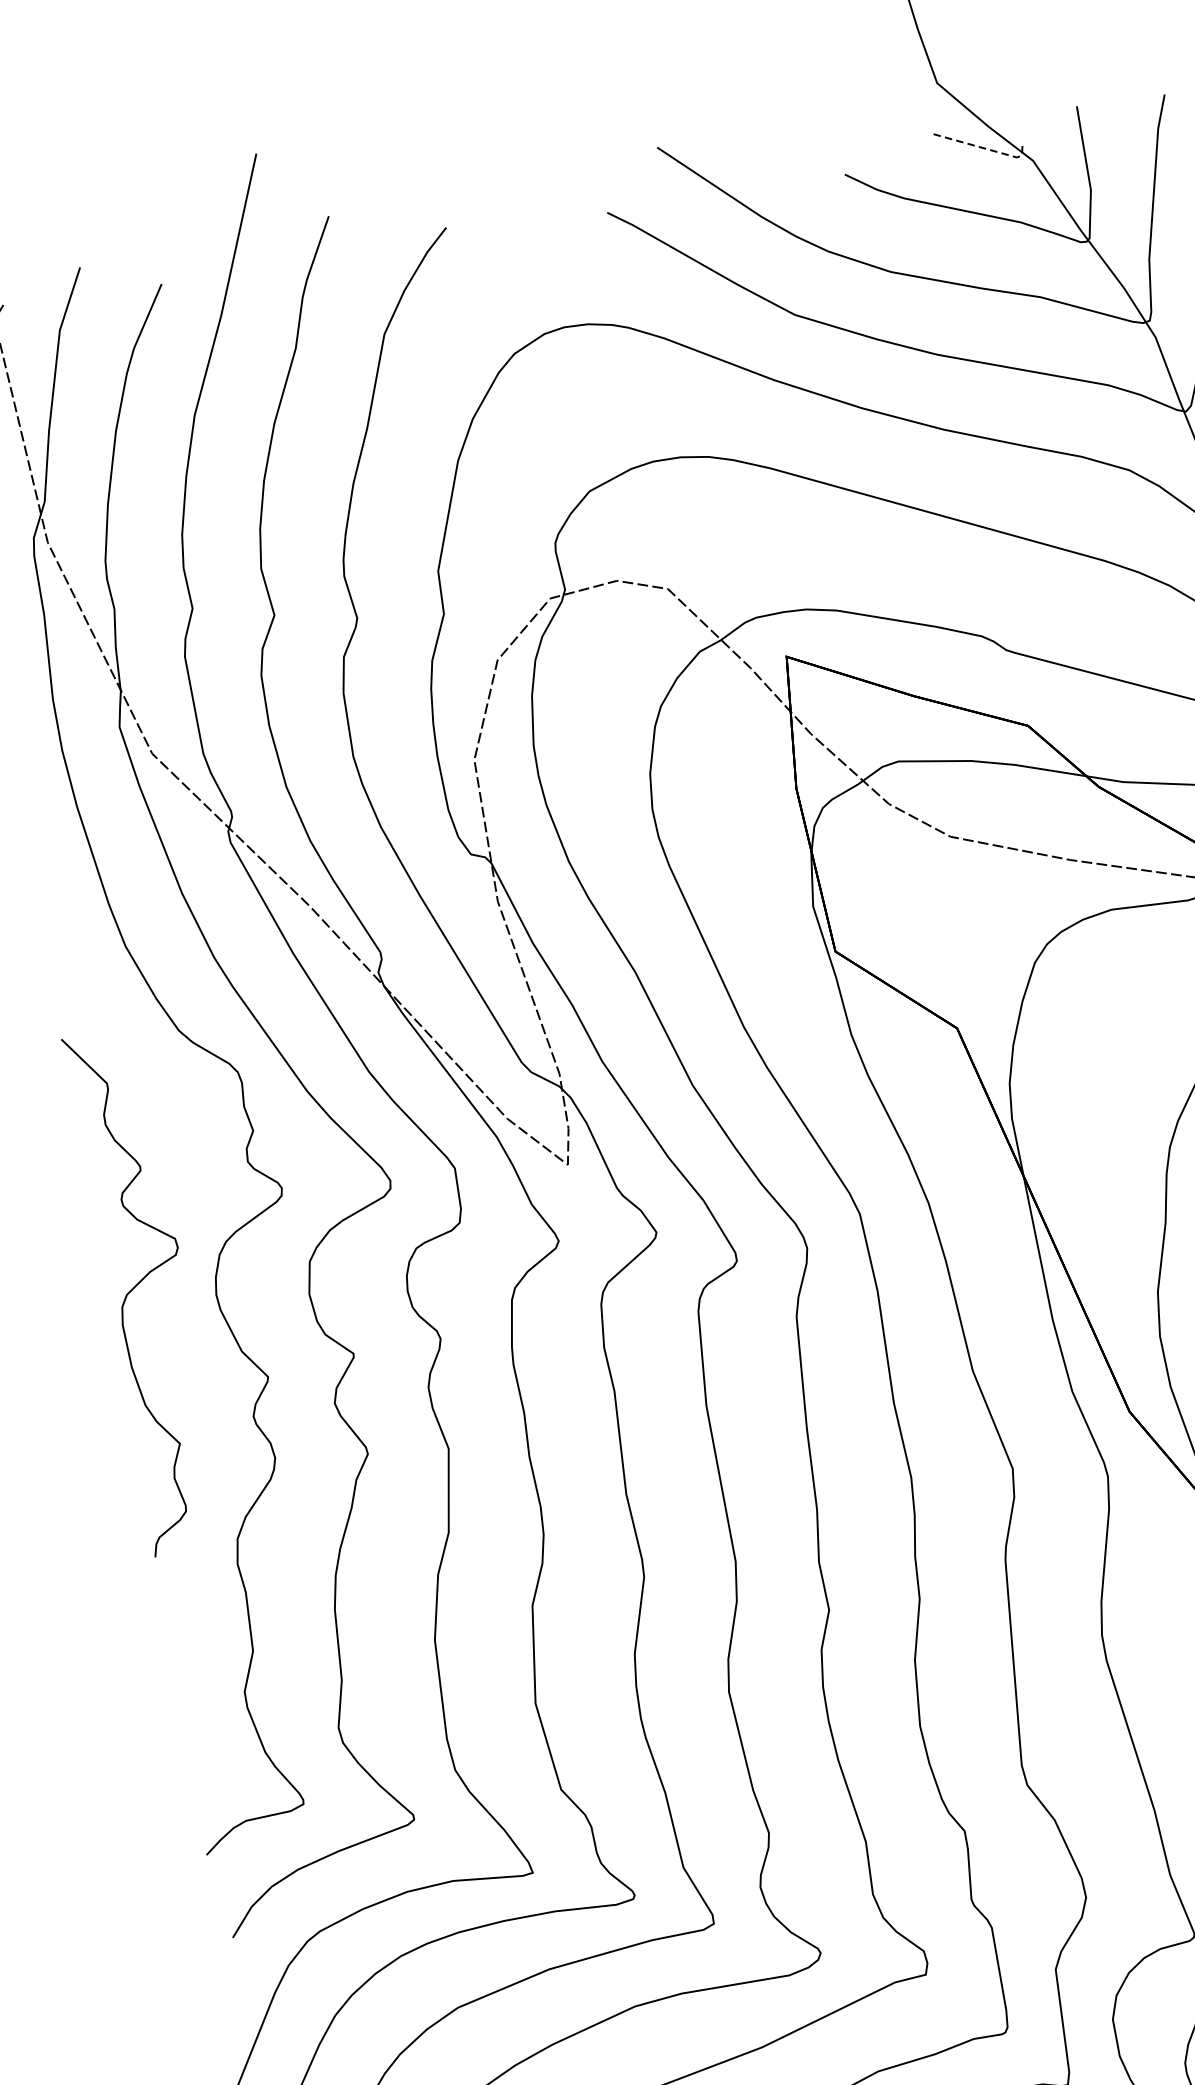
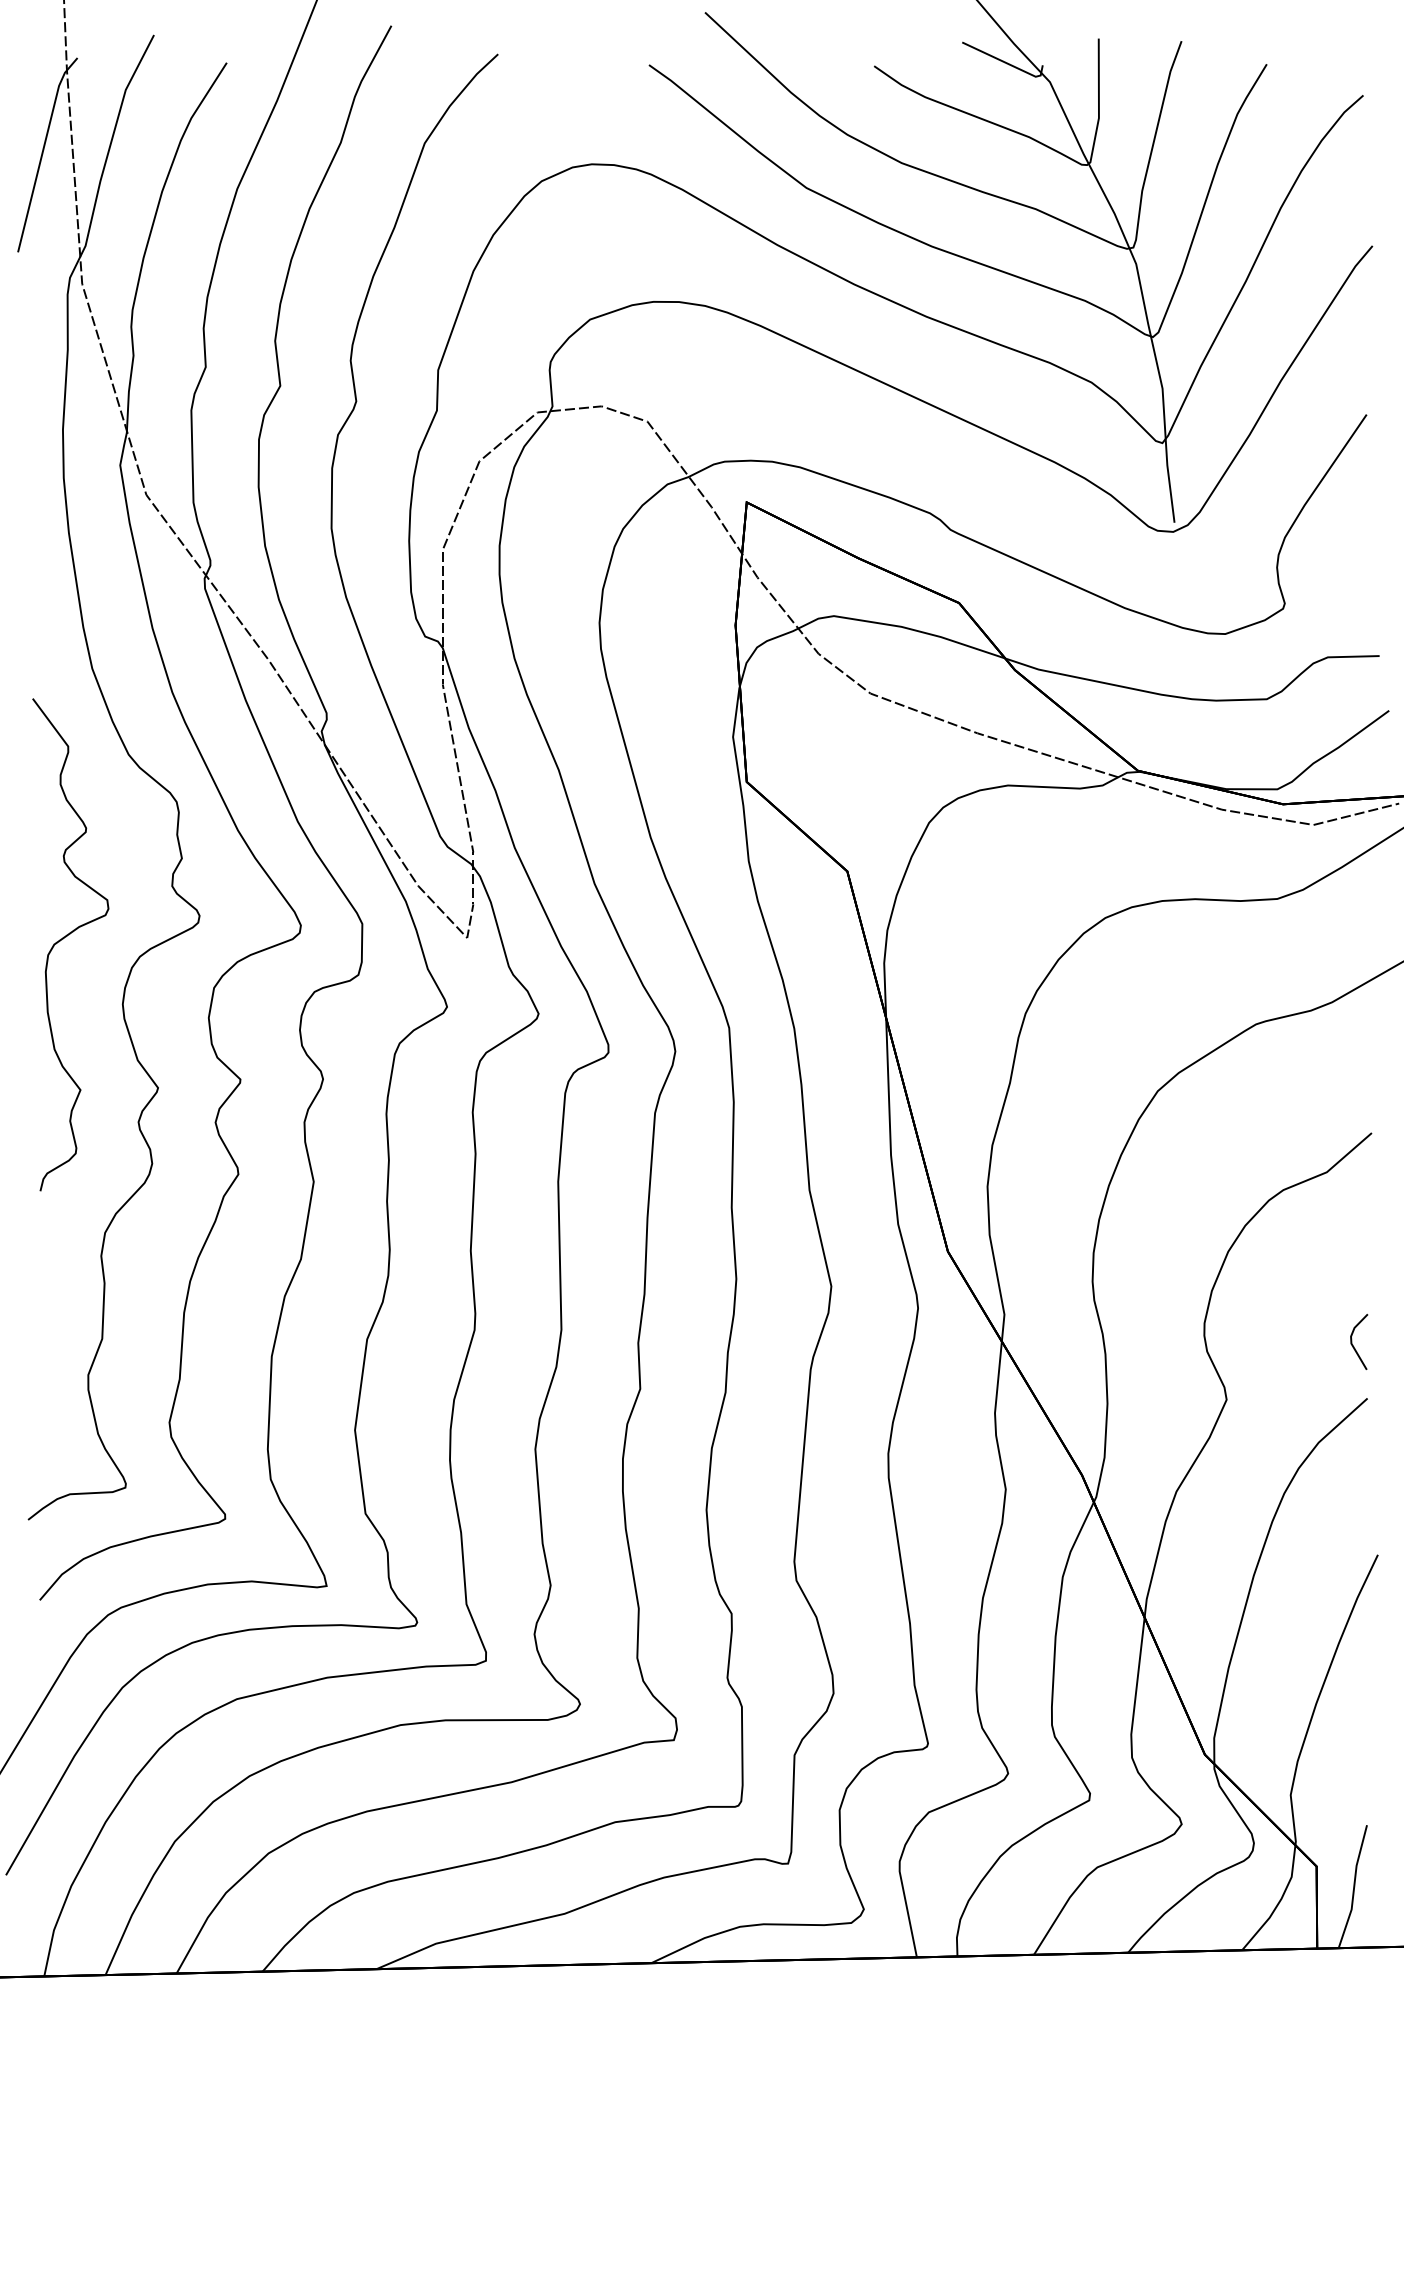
line: (984, 148) -> (1007, 63), dashed -> solid
curve: (138, 1285) -> (66, 937), moved

